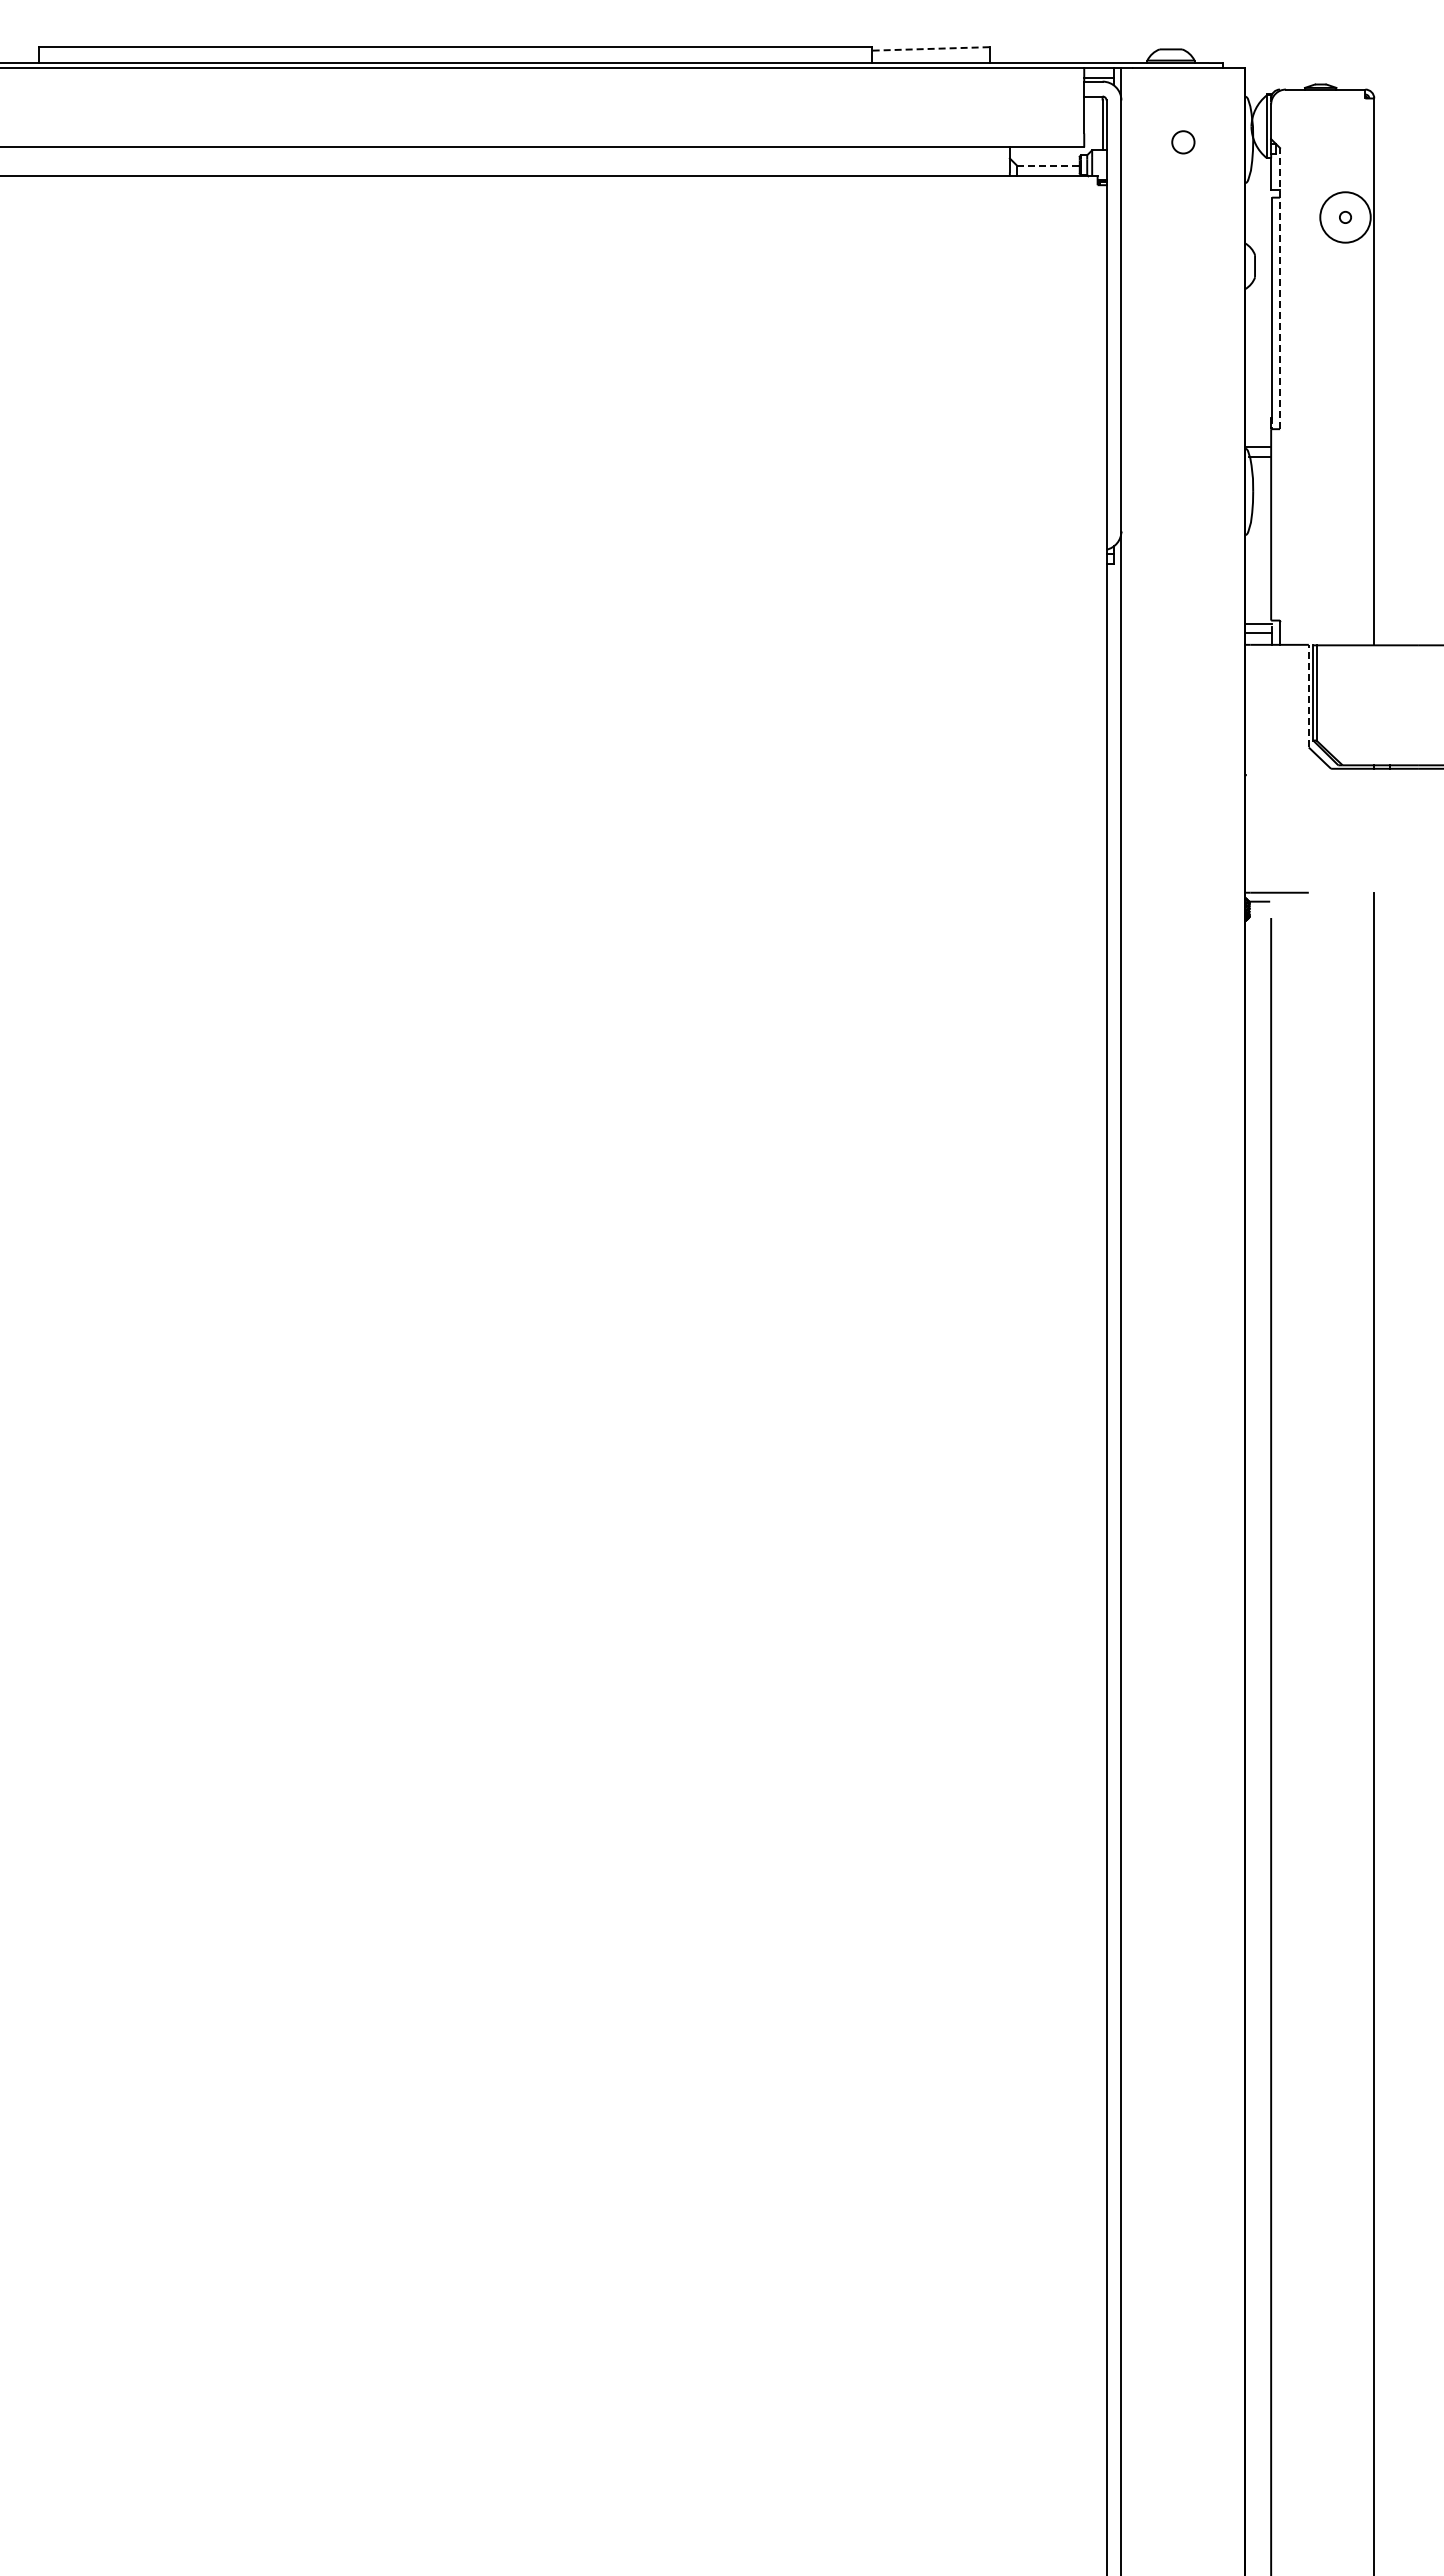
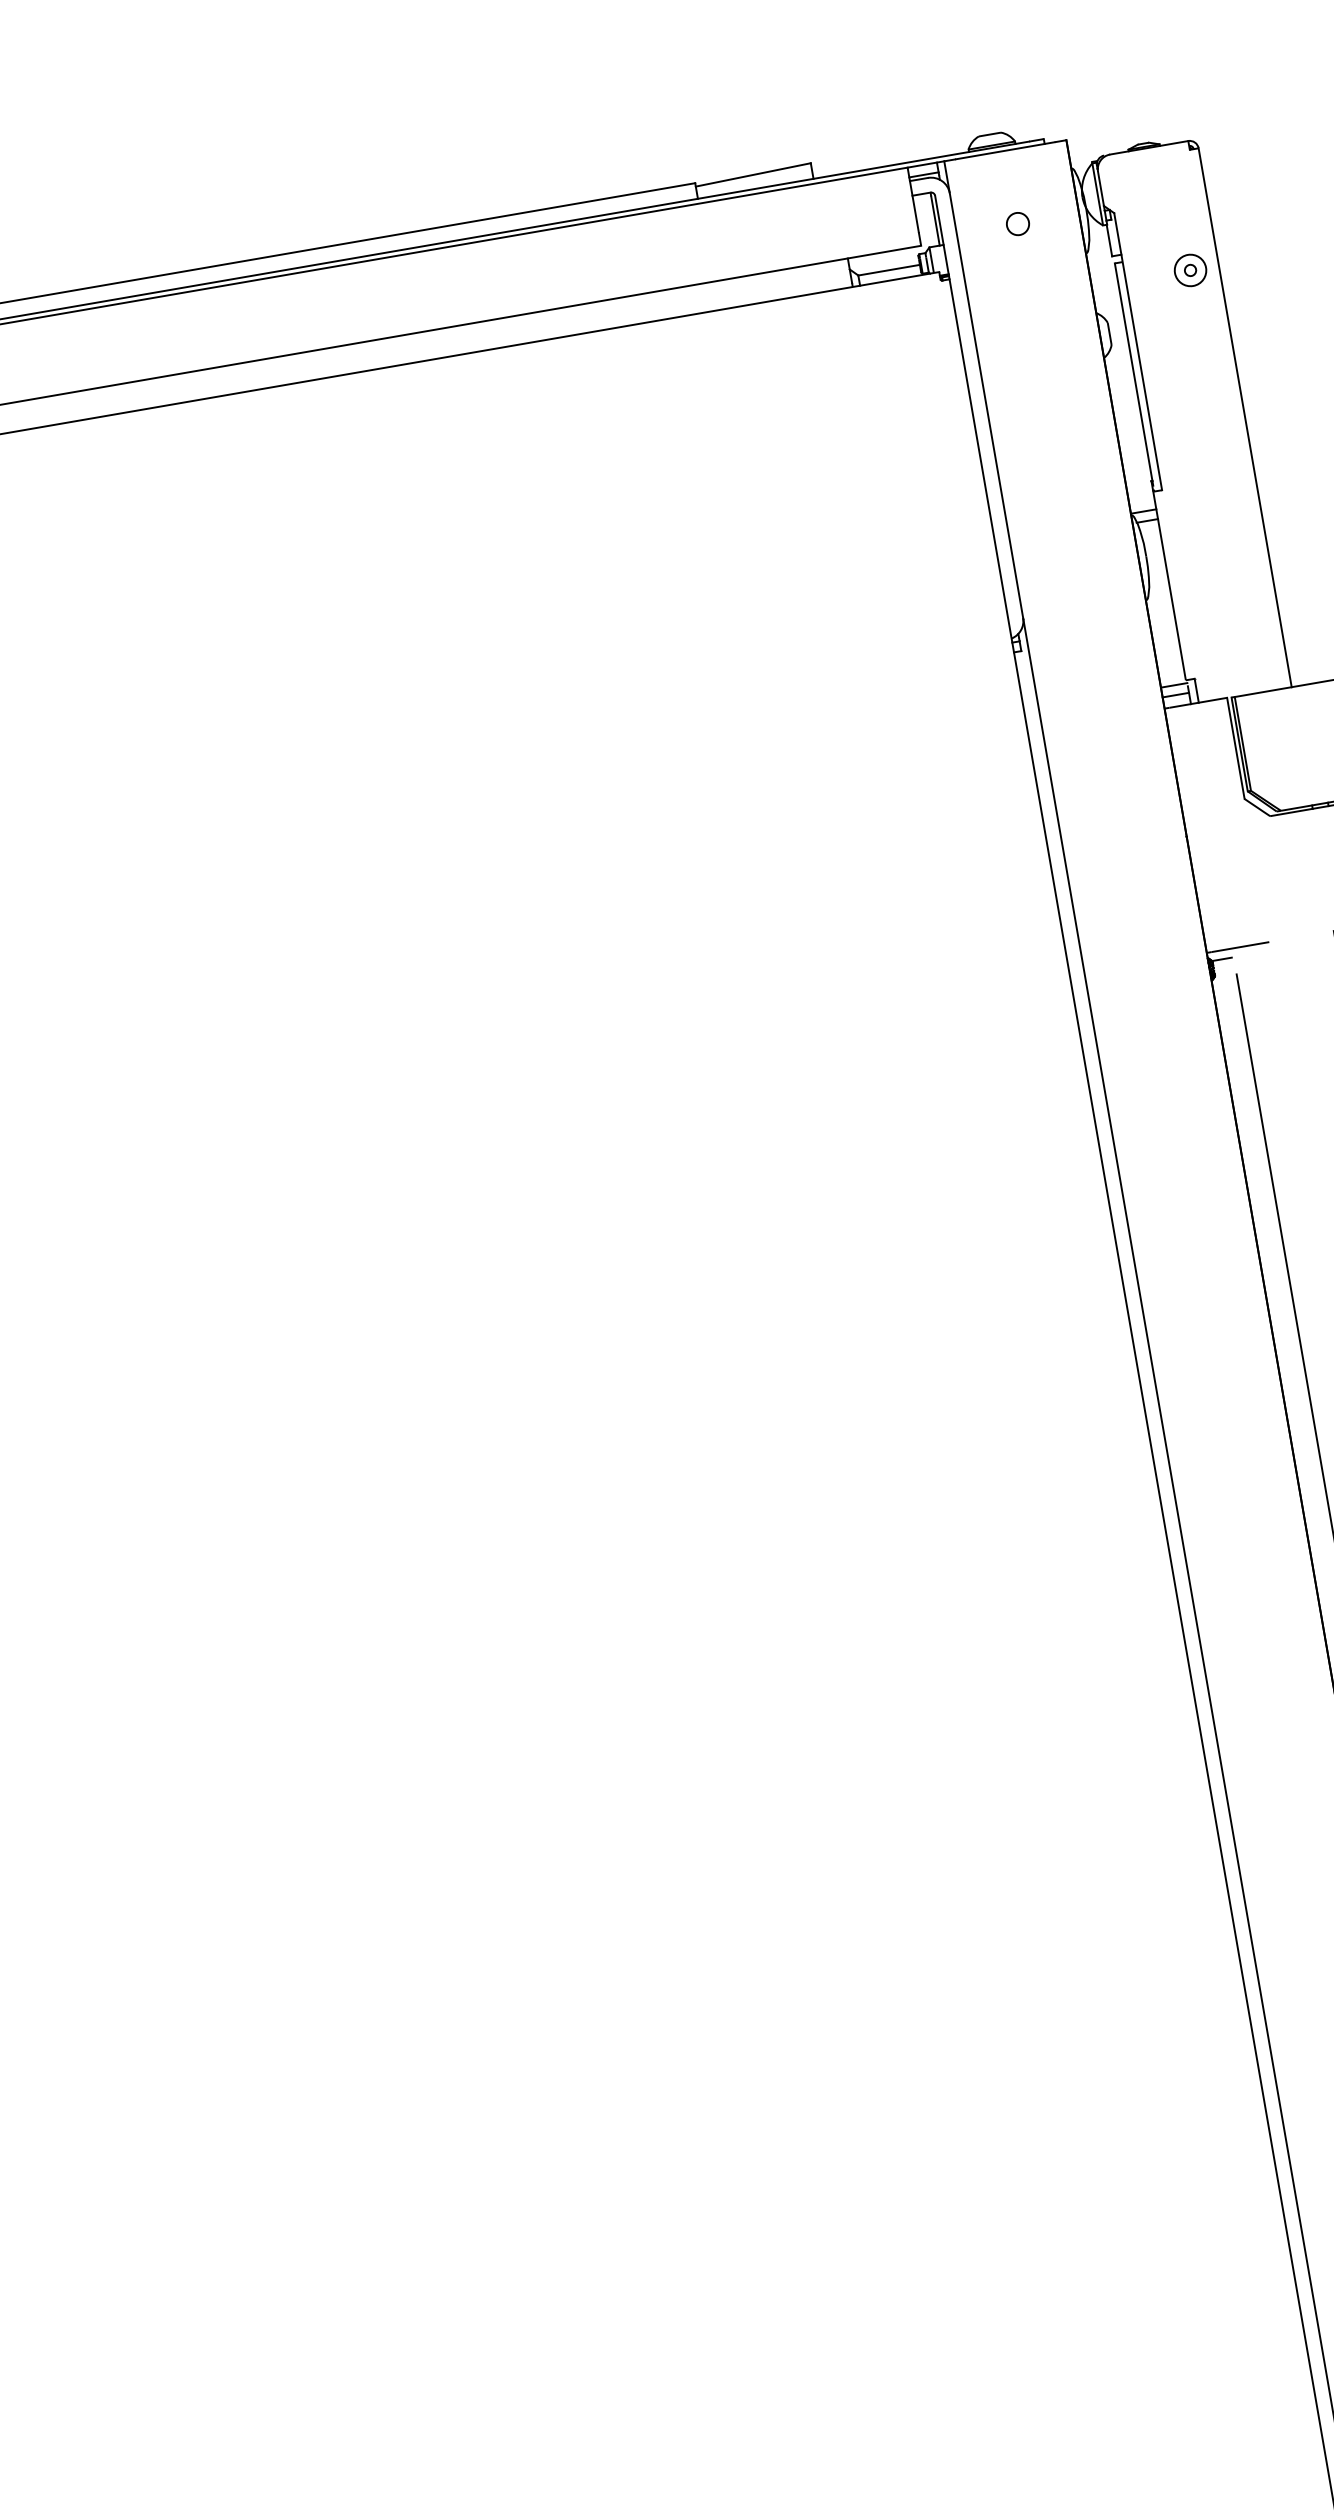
line: (930, 48) -> (752, 174), dashed -> solid
line: (1049, 165) -> (889, 269), dashed -> solid
circle: (1345, 217) -> (1190, 270), size x0.62
line: (1280, 288) -> (1138, 351), dashed -> solid
line: (1308, 695) -> (1235, 747), dashed -> solid

